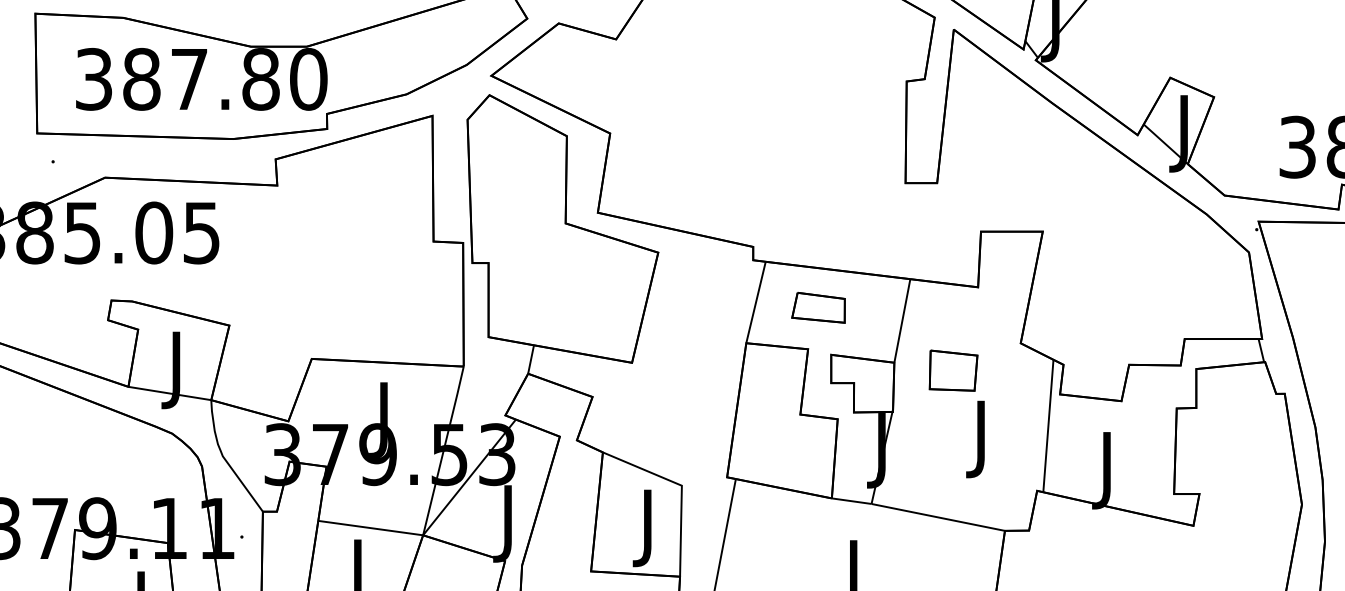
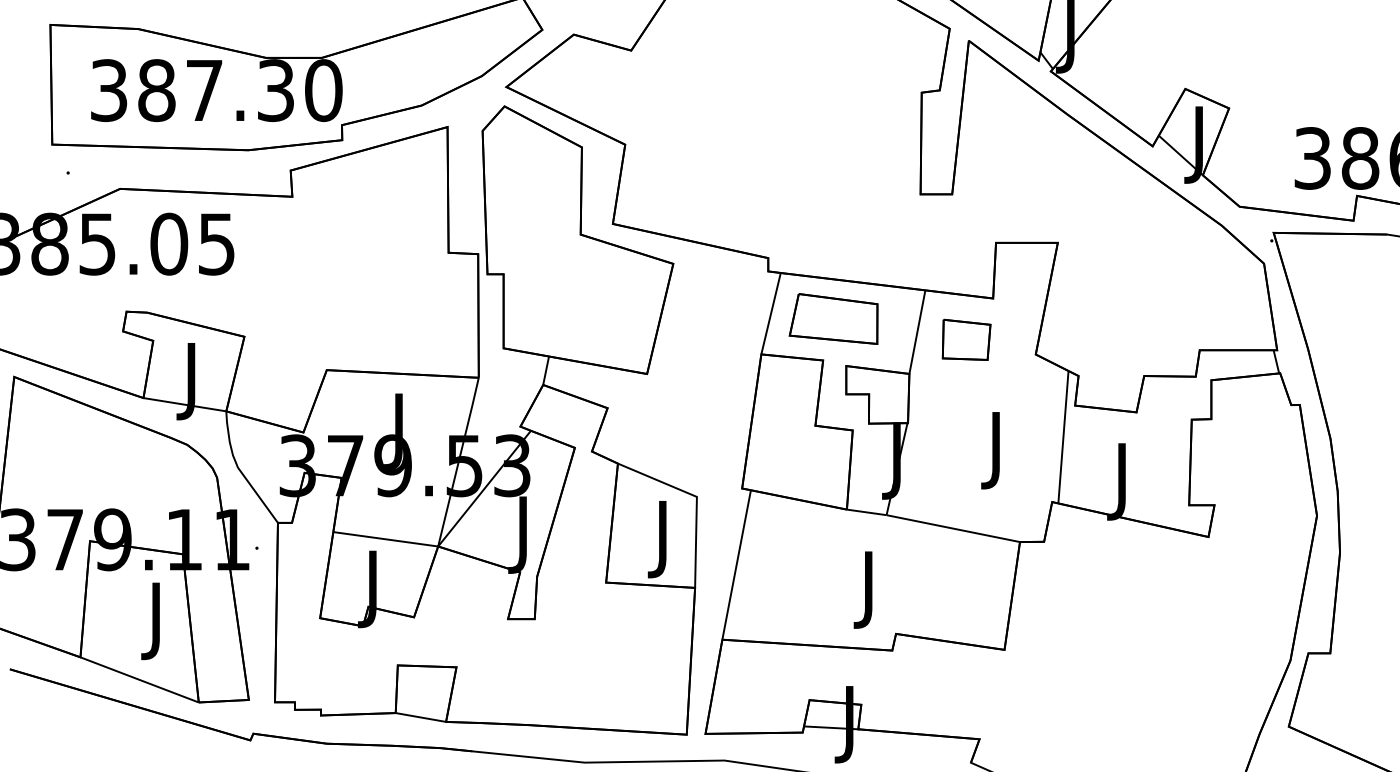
text: (260, 79) -> (275, 90), 387.80 -> 387.30
part: (818, 307) -> (833, 318), size x1.67
part: (953, 370) -> (966, 339), moved

